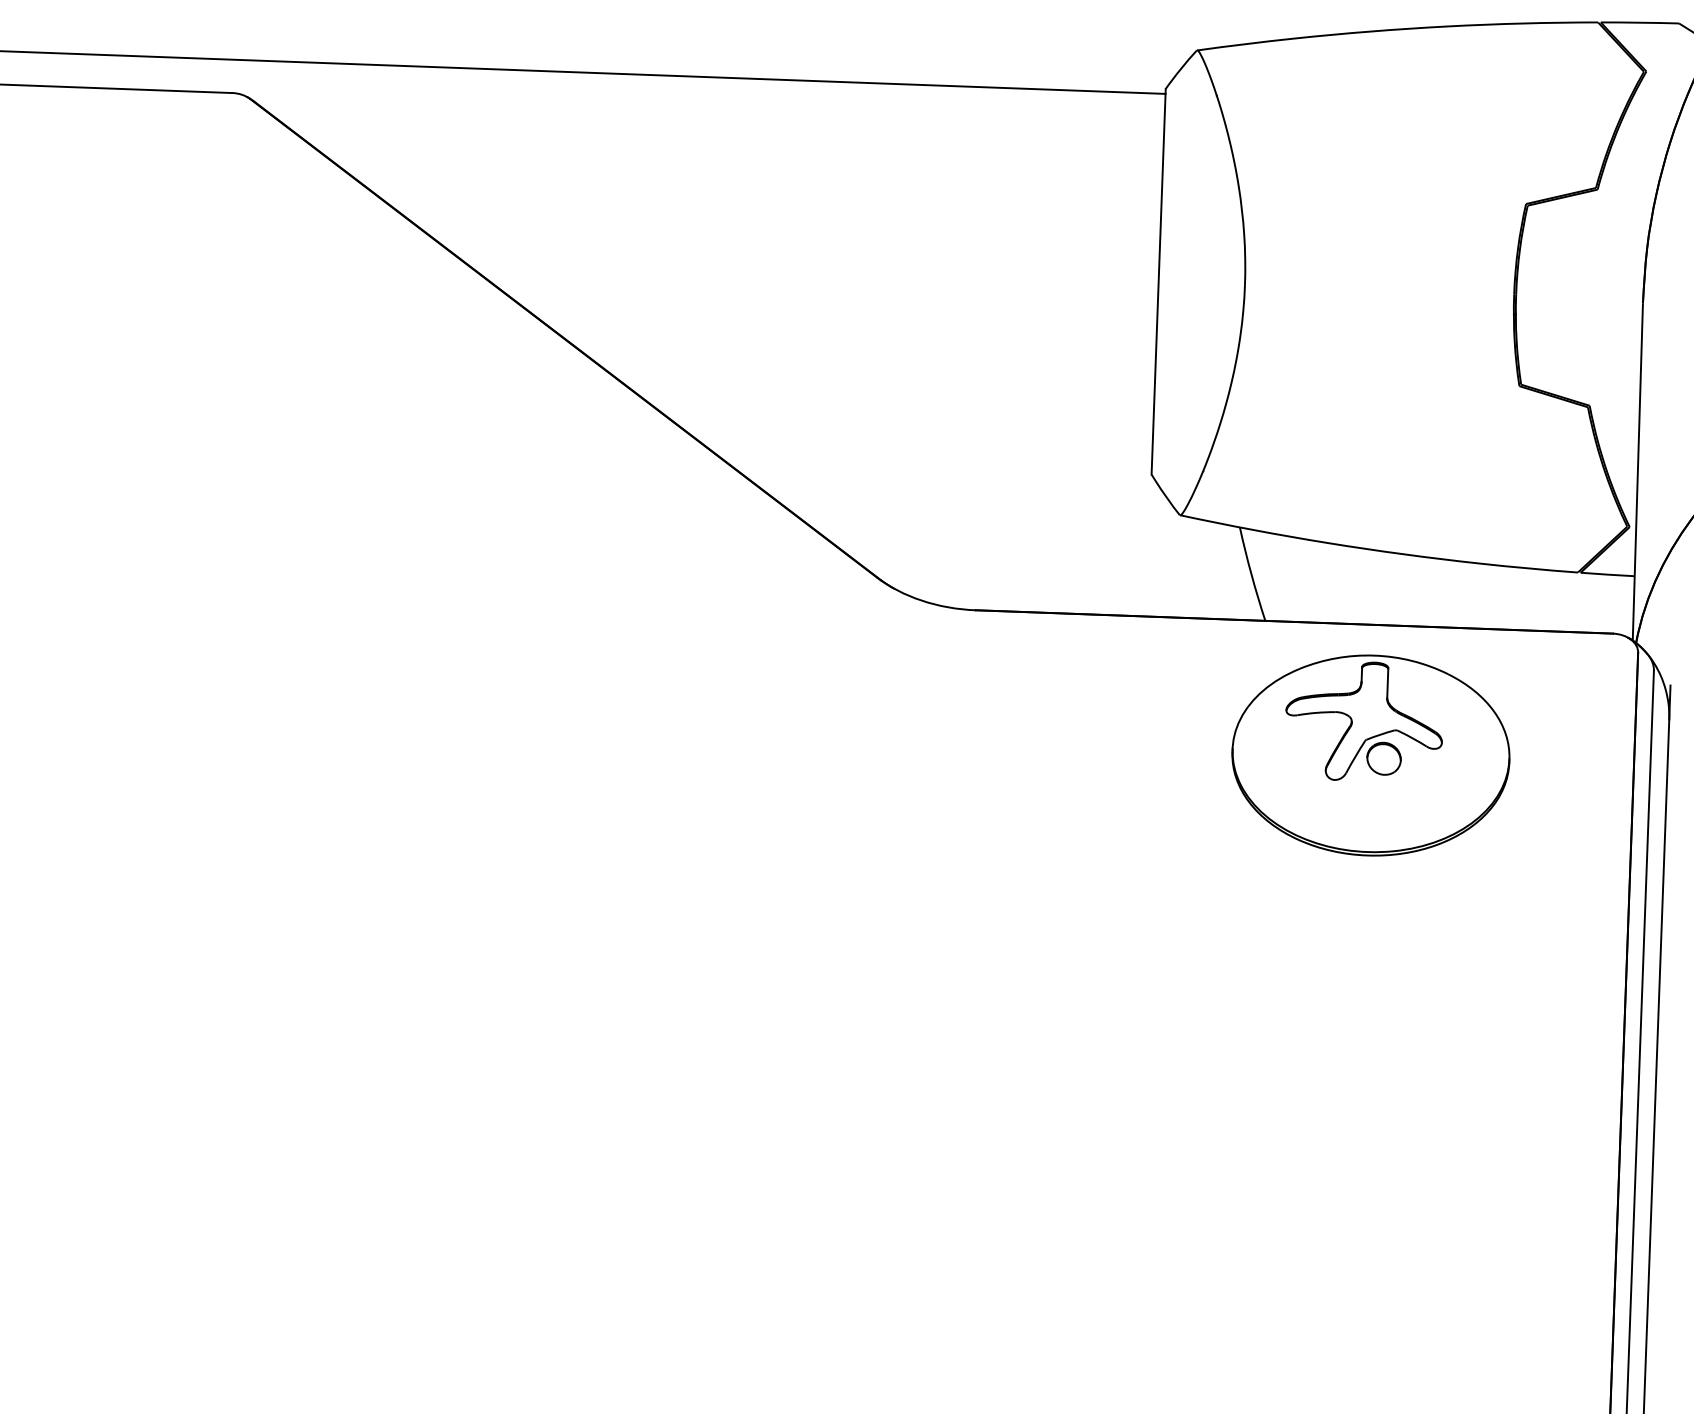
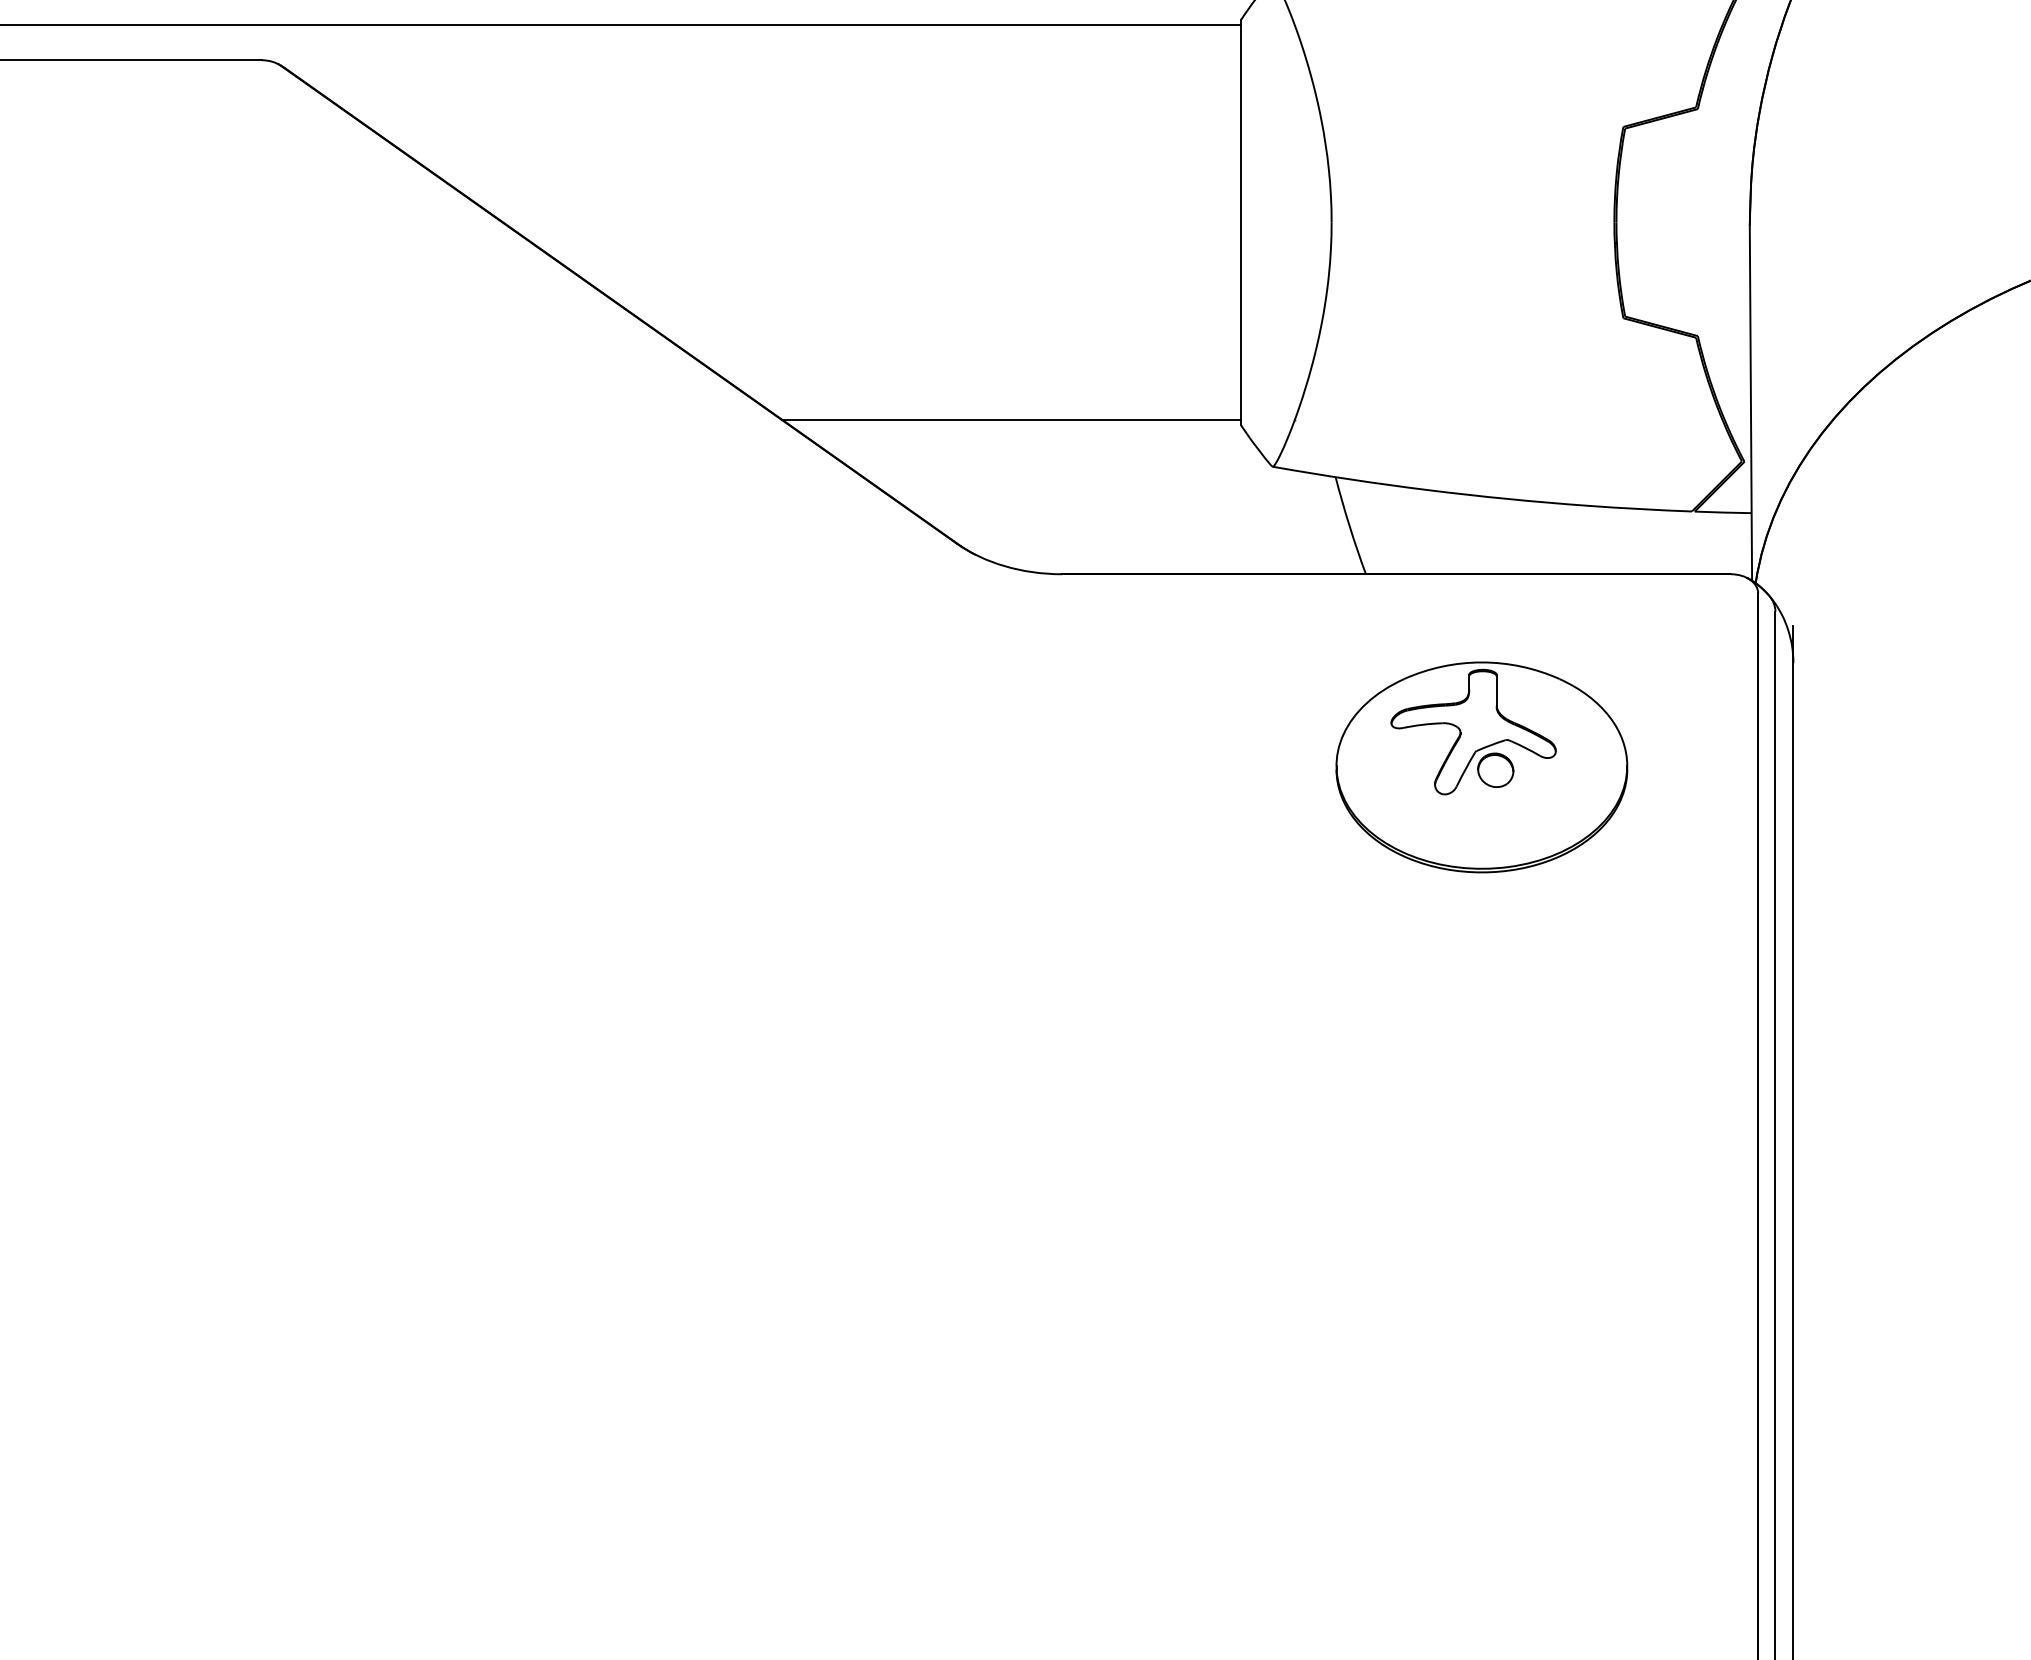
line: (933, 461) -> (1011, 419), added
part: (1370, 755) -> (1481, 767), moved

